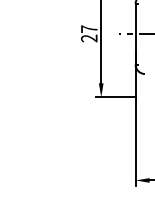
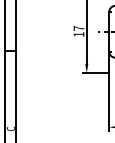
text: (88, 38) -> (78, 34), 27 -> 17

